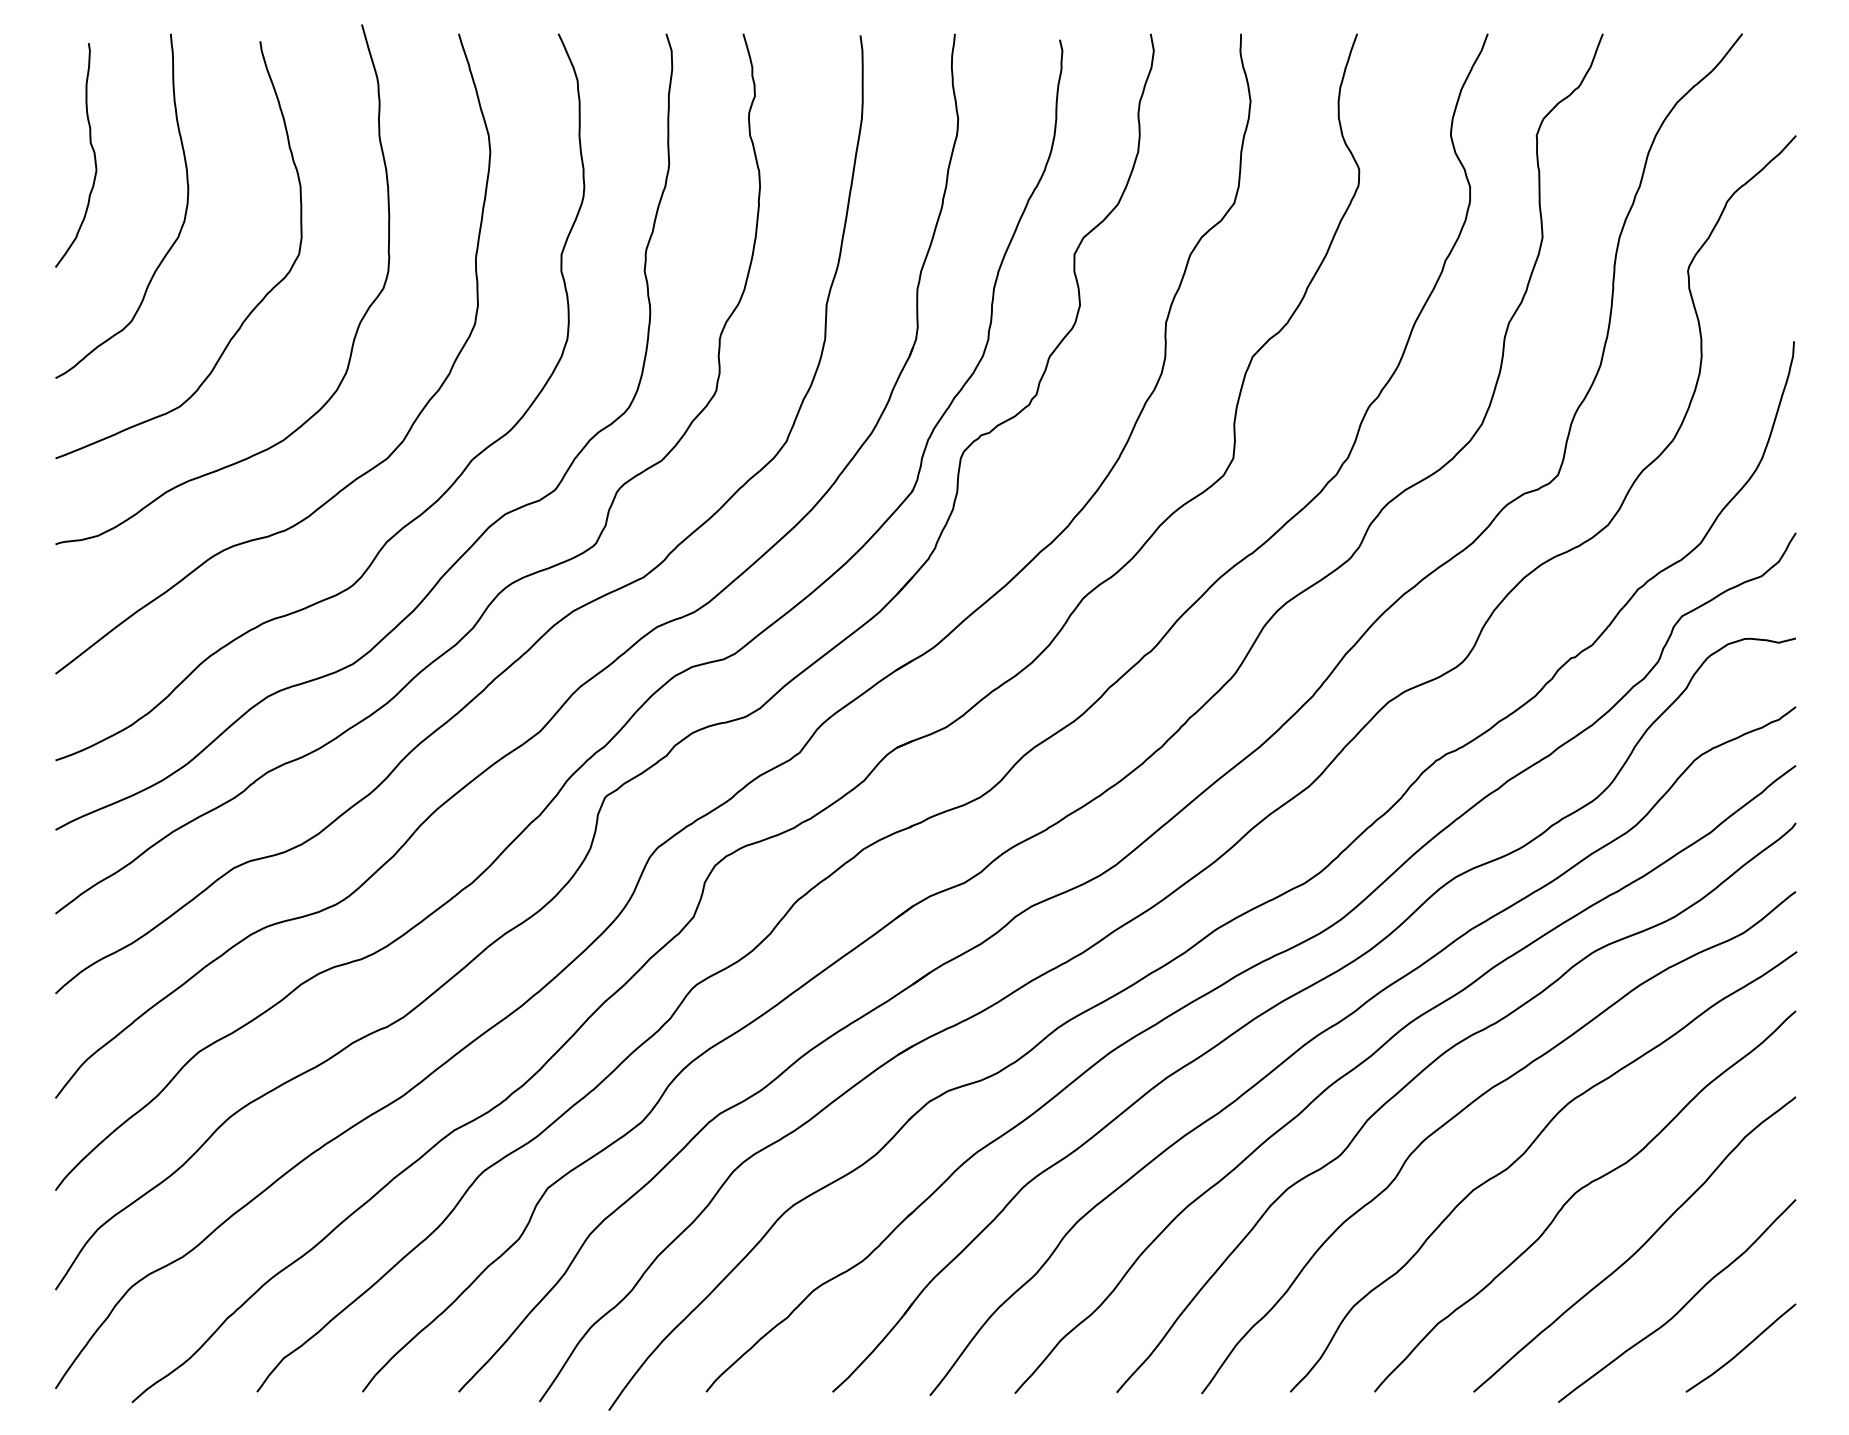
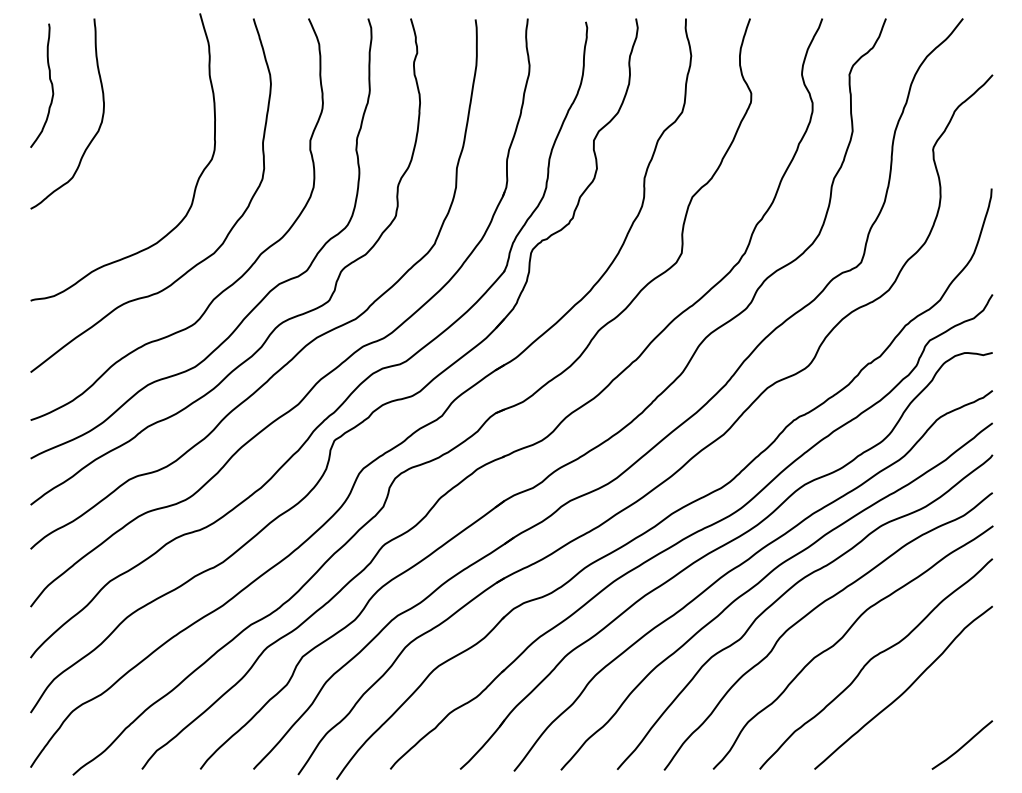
curve: (247, 314) -> (136, 173), removed
curve: (1683, 1305) -> (930, 721), removed

